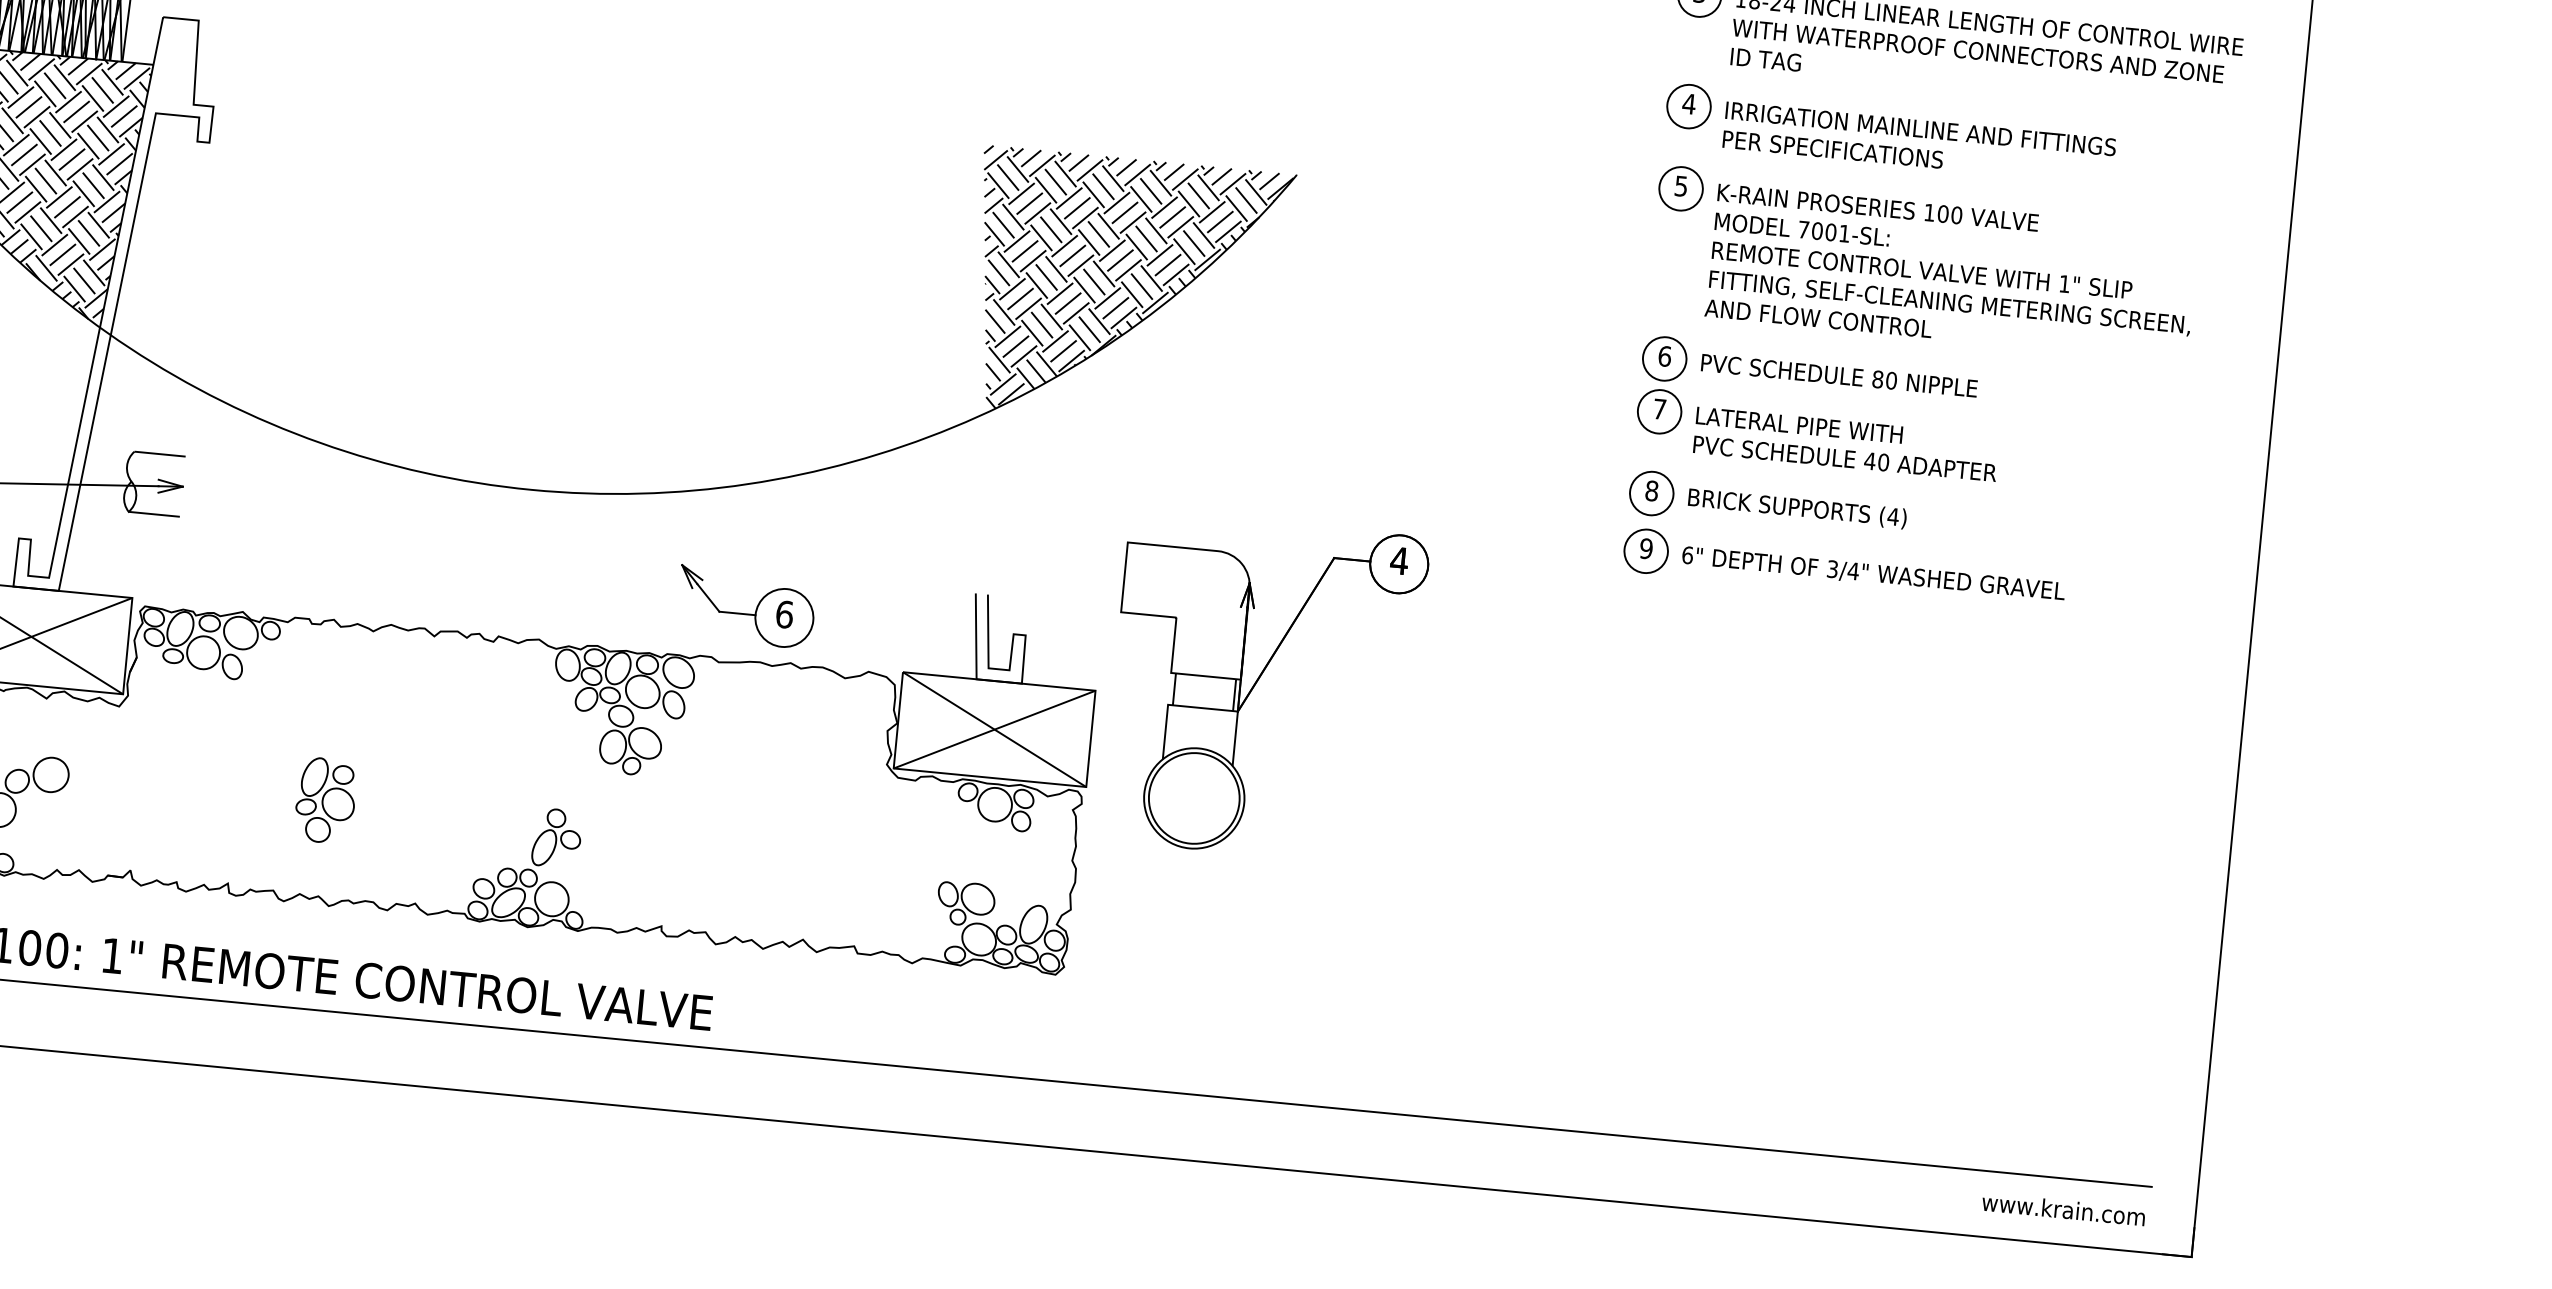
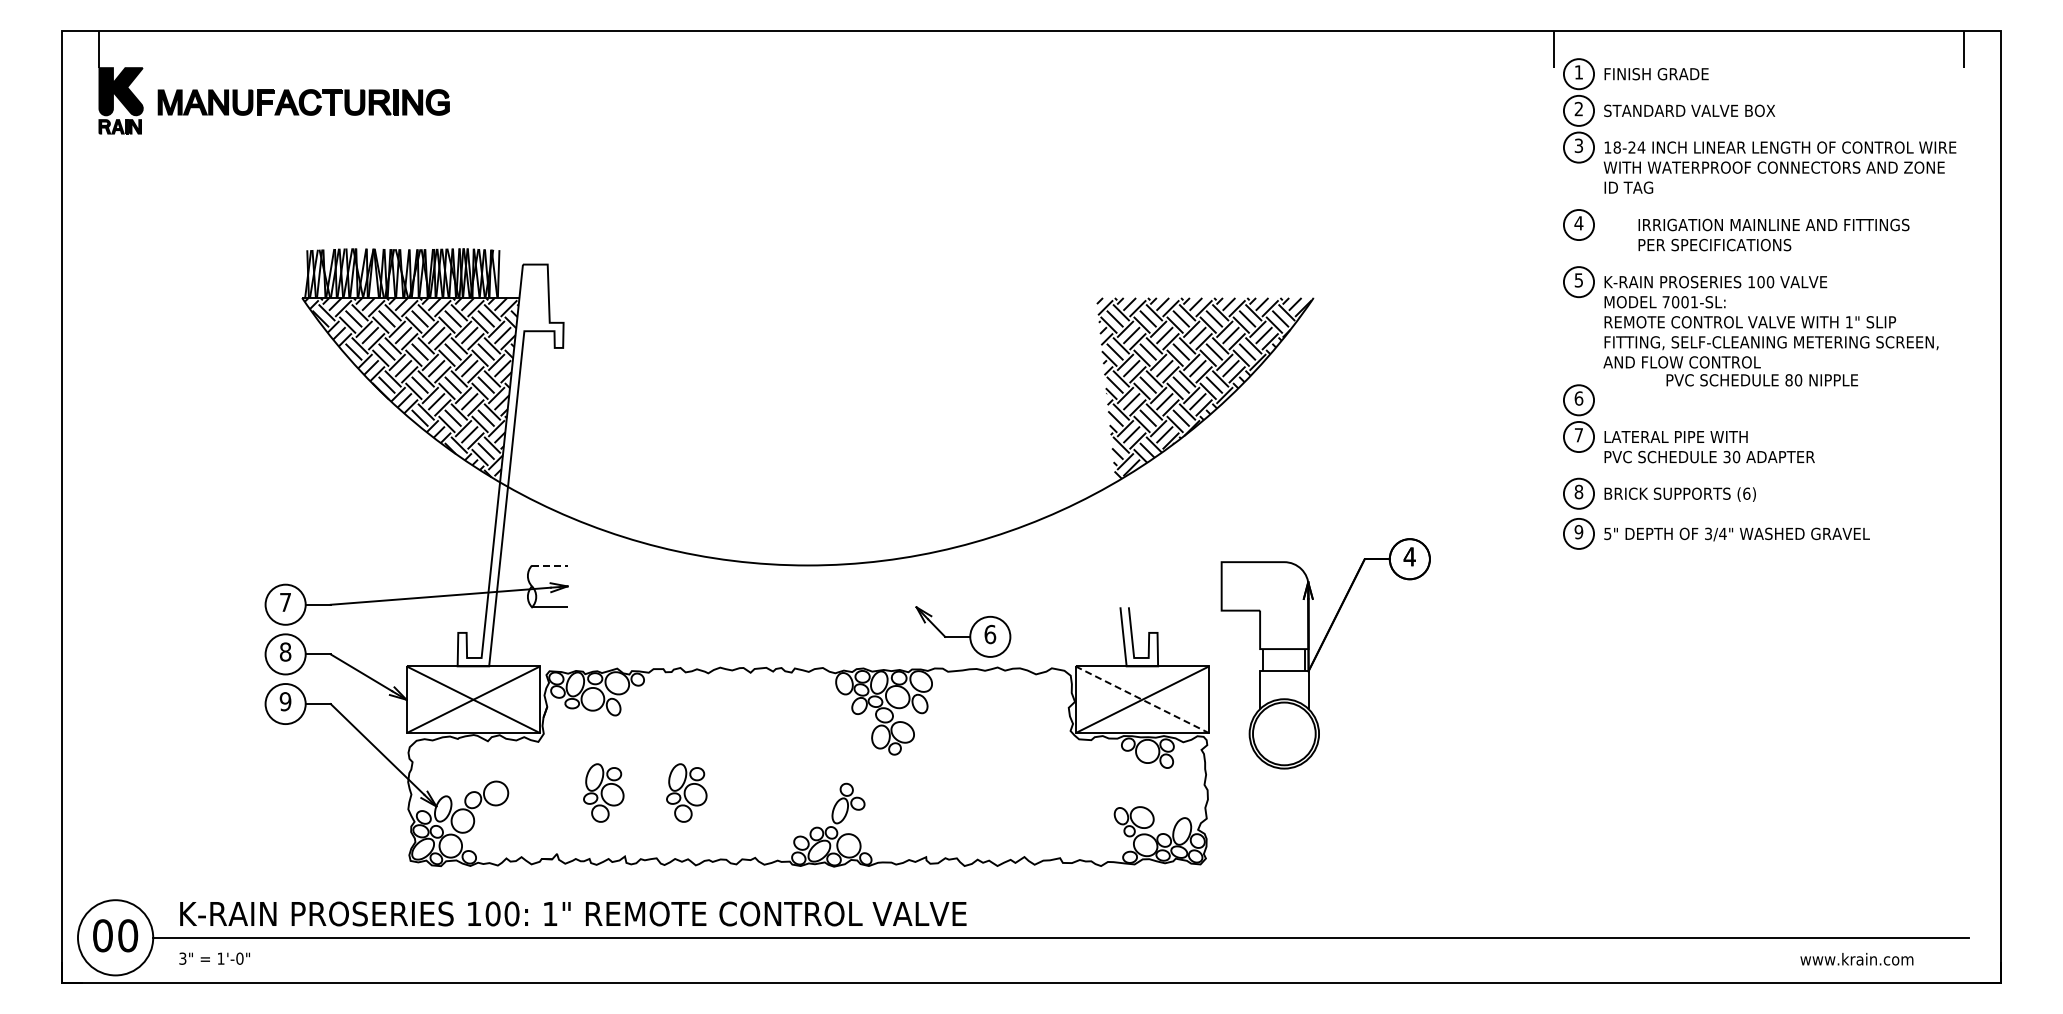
text: (1918, 142) -> (1773, 234), moved
text: (1839, 376) -> (1762, 380), moved
line: (159, 454) -> (549, 565), solid -> dashed
text: (1869, 460) -> (1726, 456), 40 -> 30
text: (1892, 516) -> (1746, 493), (4) -> (6)
text: (1687, 554) -> (1607, 533), 6" -> 5"
line: (994, 729) -> (1142, 699), solid -> dashed
part: (205, 788) -> (603, 792), added
text: (2063, 1209) -> (1856, 959), moved

